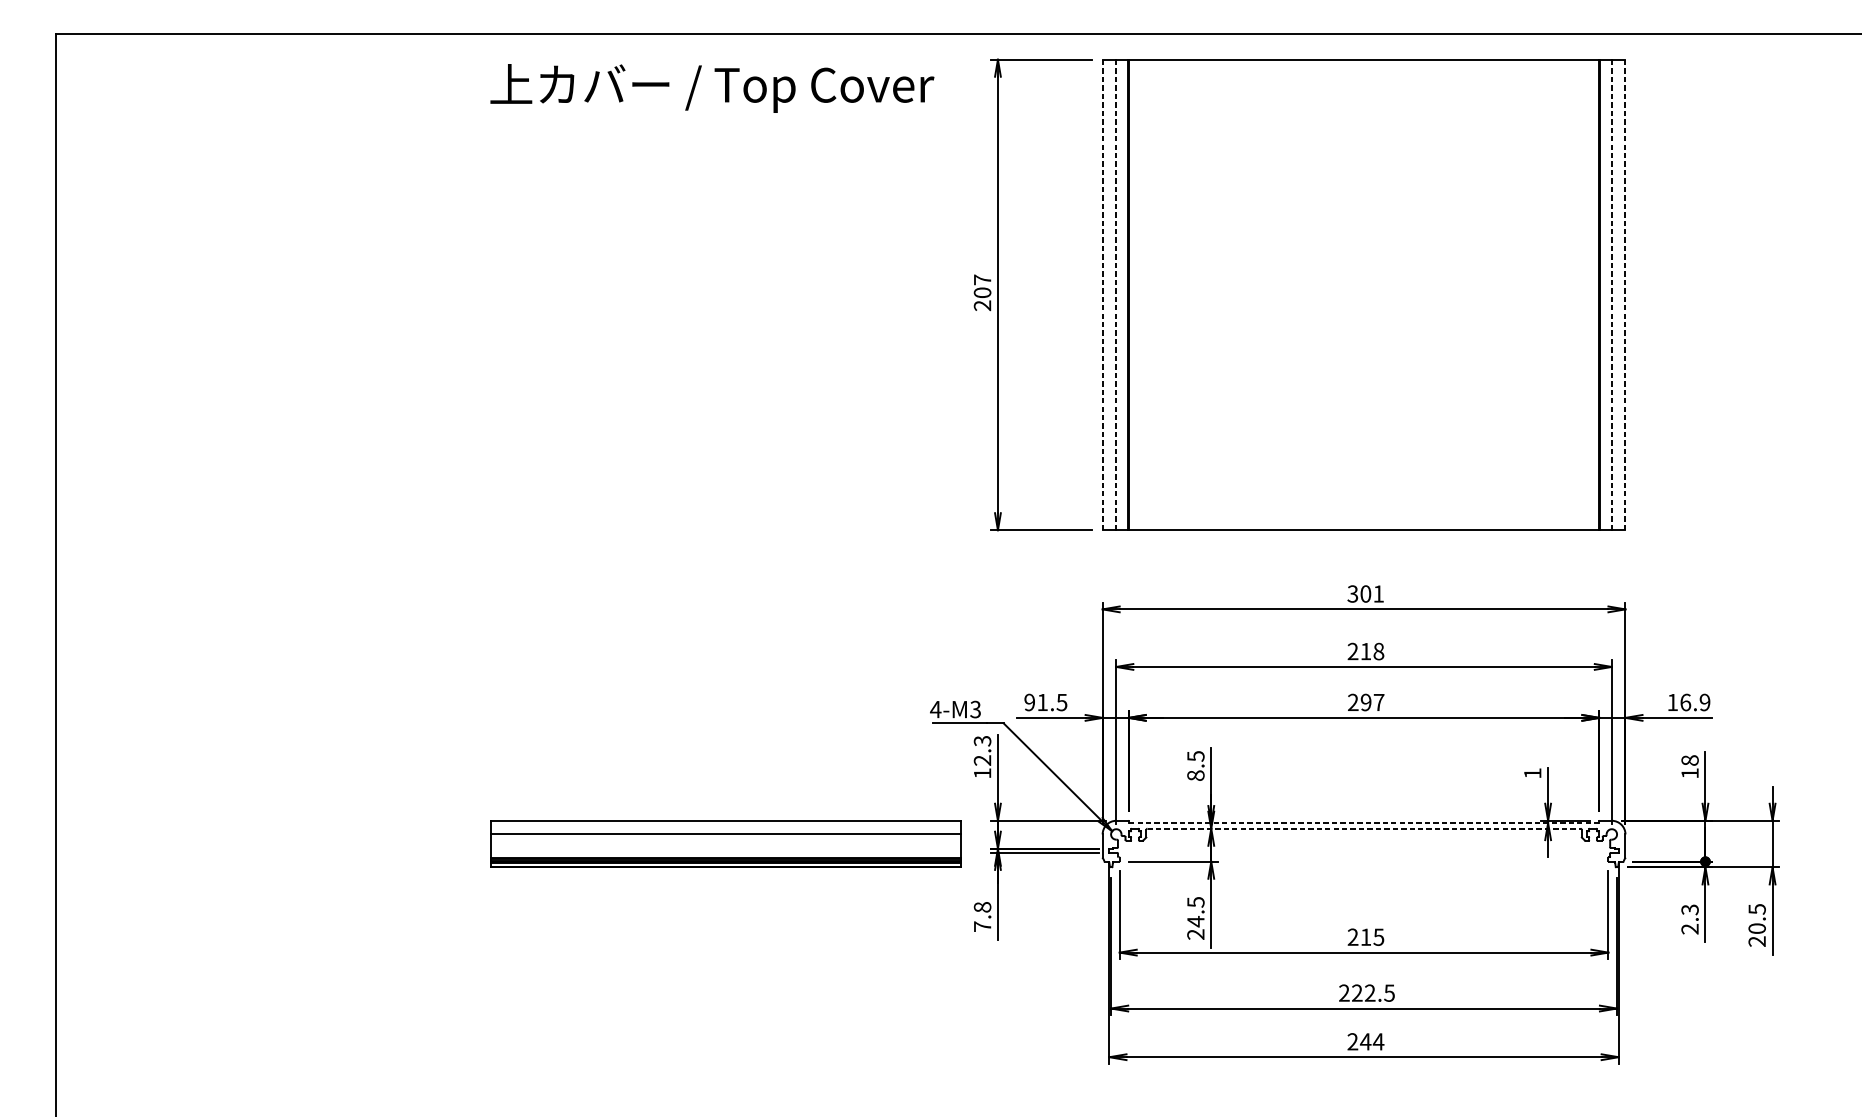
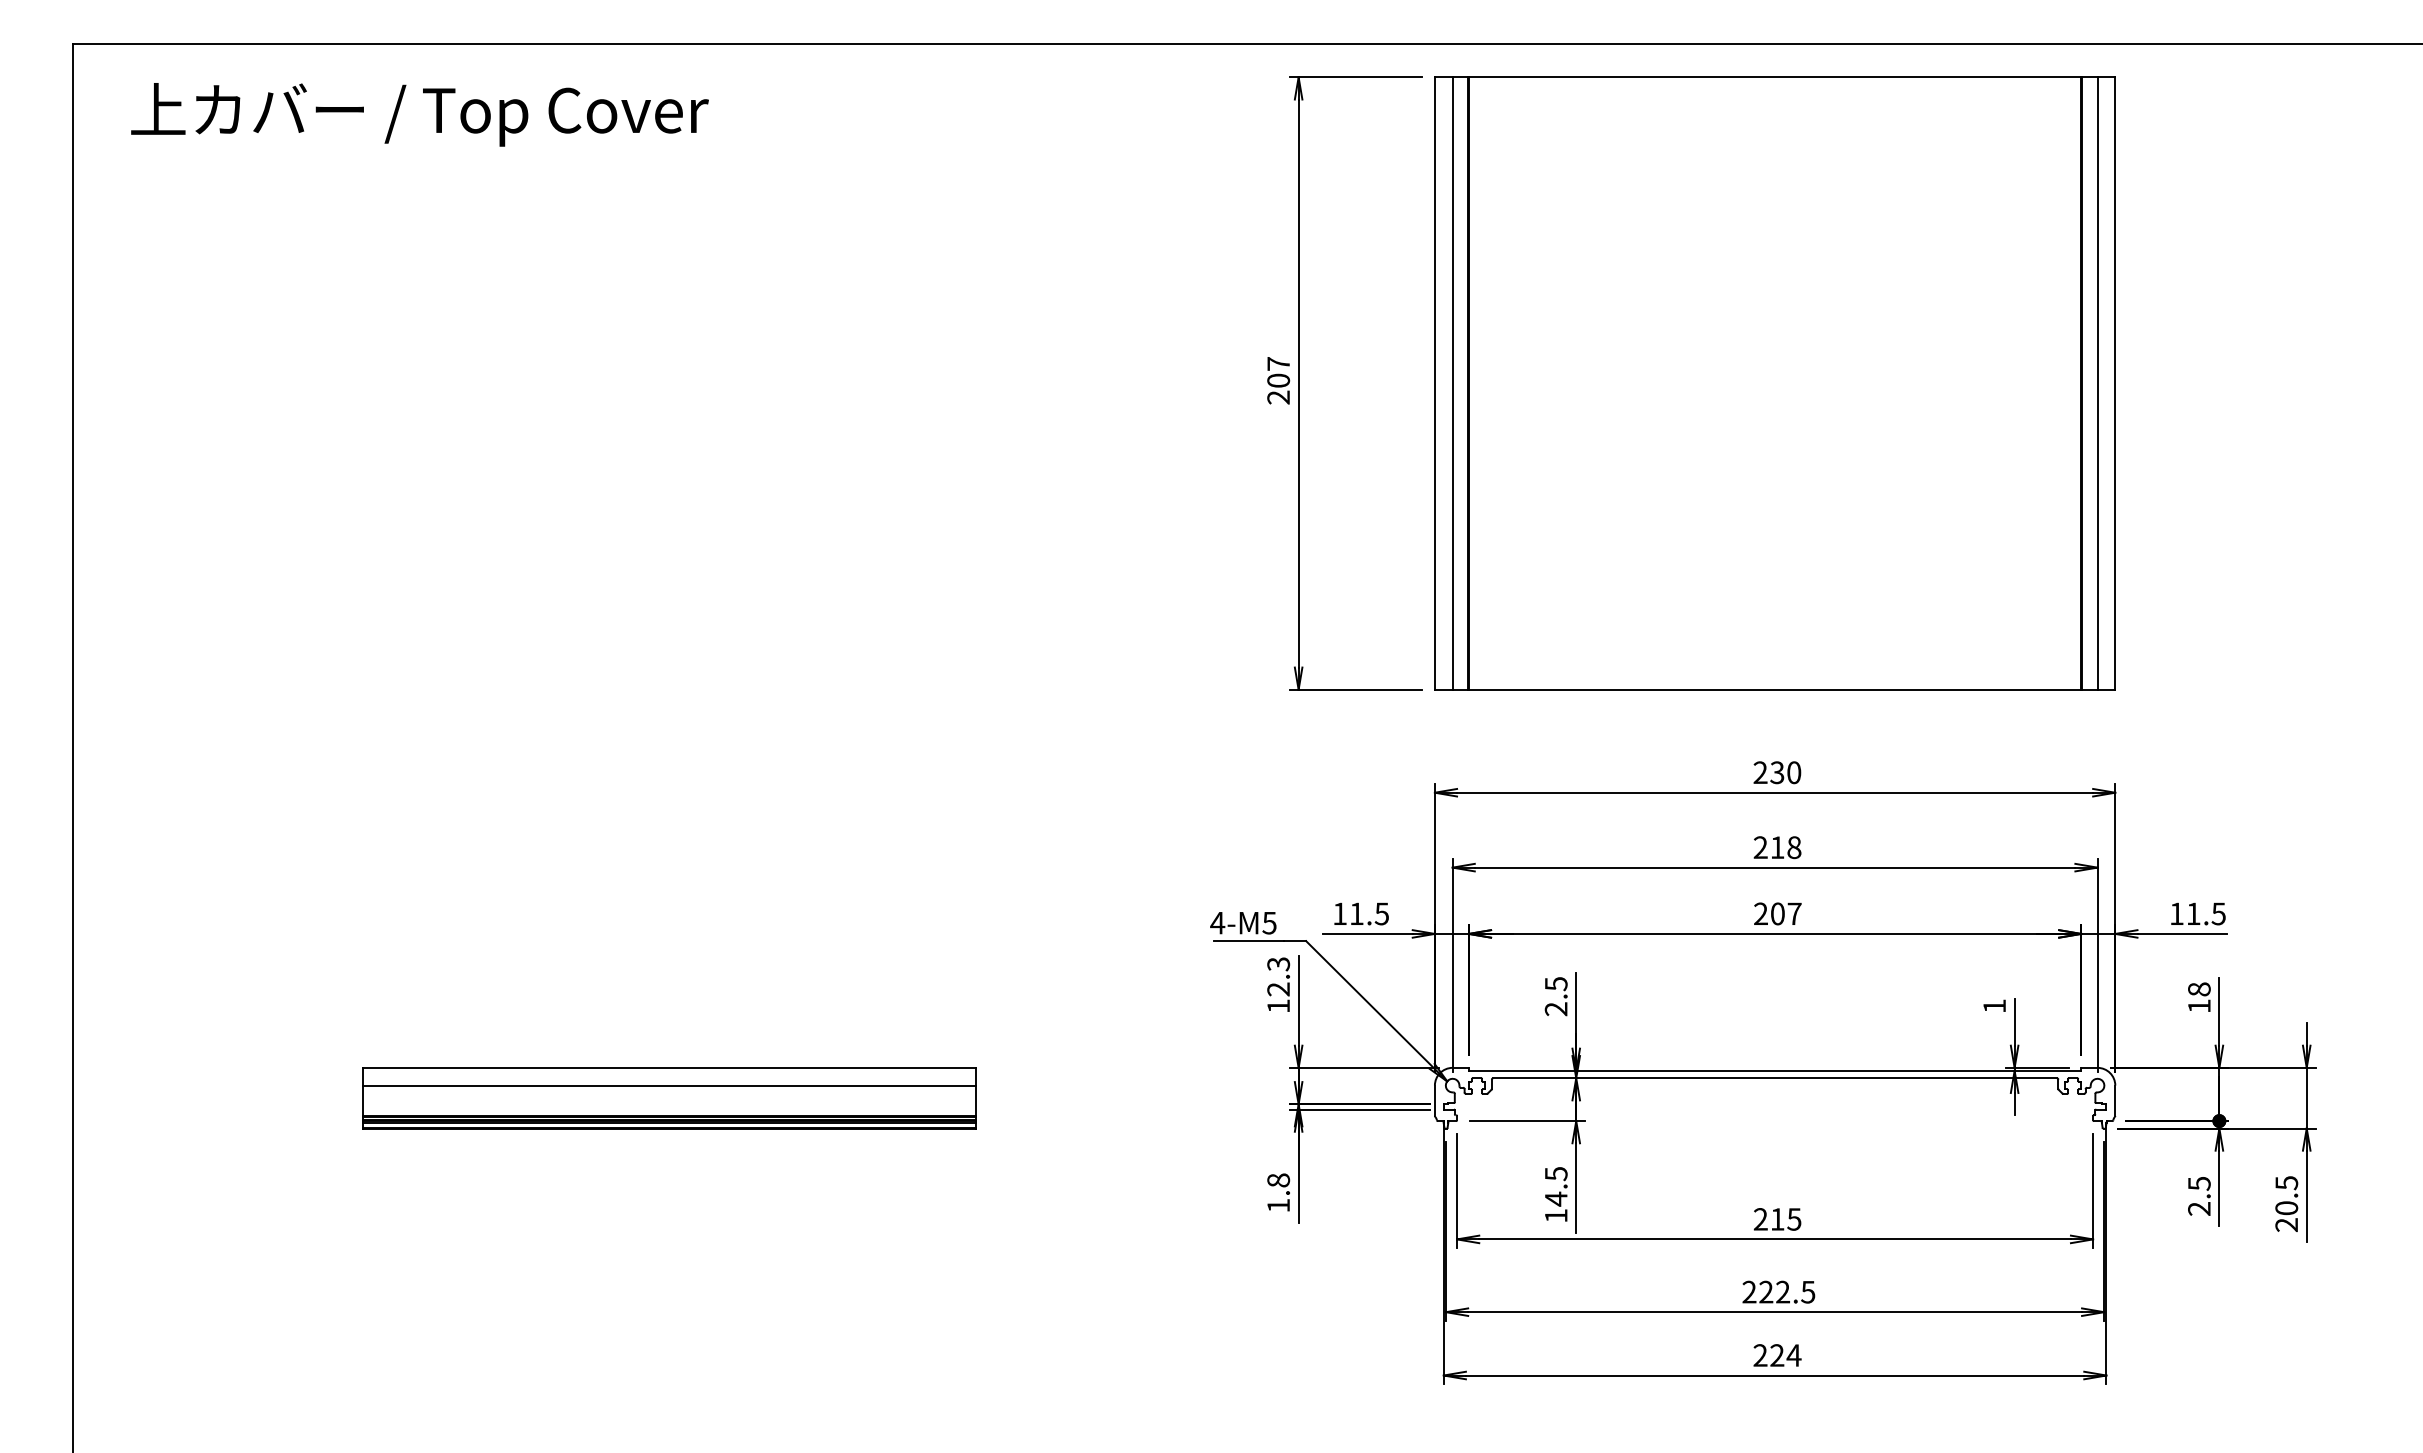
text: (712, 88) -> (419, 114), moved
line: (1102, 294) -> (1434, 383), dashed -> solid
line: (1116, 294) -> (1452, 383), dashed -> solid
line: (1611, 294) -> (2097, 383), dashed -> solid
line: (1625, 294) -> (2115, 383), dashed -> solid
text: (1365, 593) -> (1777, 772), 301 -> 230
text: (1029, 702) -> (1339, 913), 91.5 -> 11.5
text: (1365, 702) -> (1777, 913), 297 -> 207
text: (1695, 702) -> (2206, 913), 16.9 -> 11.5
text: (975, 709) -> (1269, 922), 4-M3 -> 4-M5
text: (1195, 775) -> (1555, 1009), 8.5 -> 2.5
line: (1363, 822) -> (1774, 1070), dashed -> solid
line: (1364, 828) -> (1775, 1078), dashed -> solid
part: (725, 844) -> (669, 1098), moved
text: (1690, 909) -> (2199, 1183), 2.3 -> 2.5
text: (982, 926) -> (1278, 1205), 7.8 -> 1.8
text: (1195, 934) -> (1555, 1215), 24.5 -> 14.5
text: (1365, 1041) -> (1776, 1355), 244 -> 224

